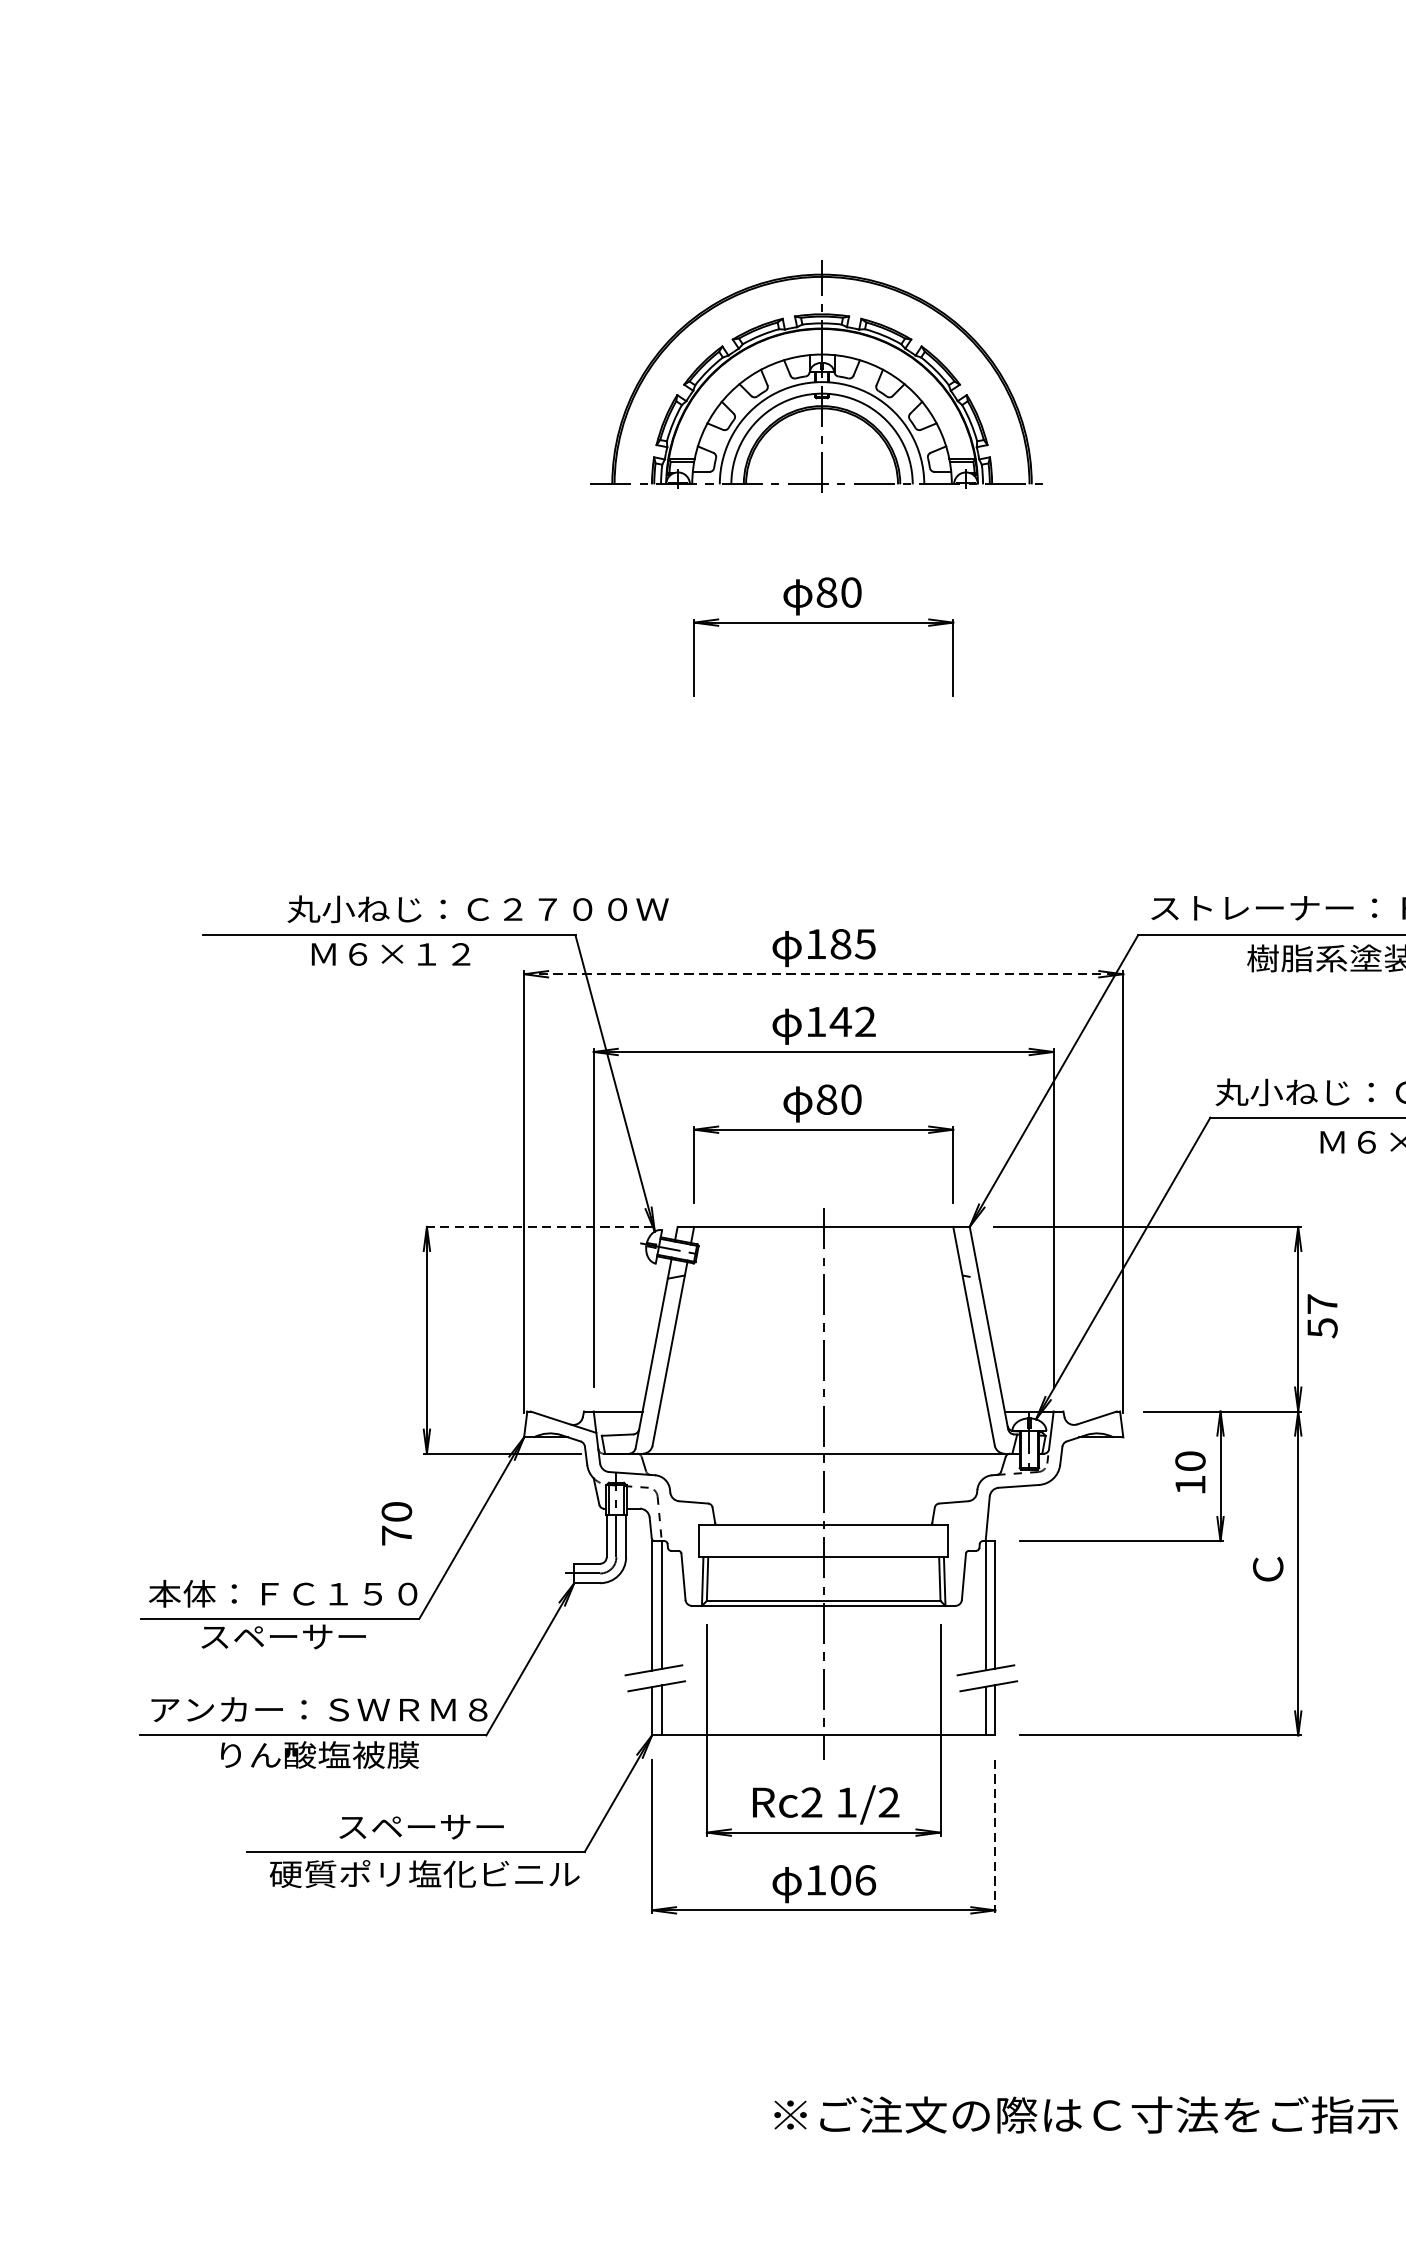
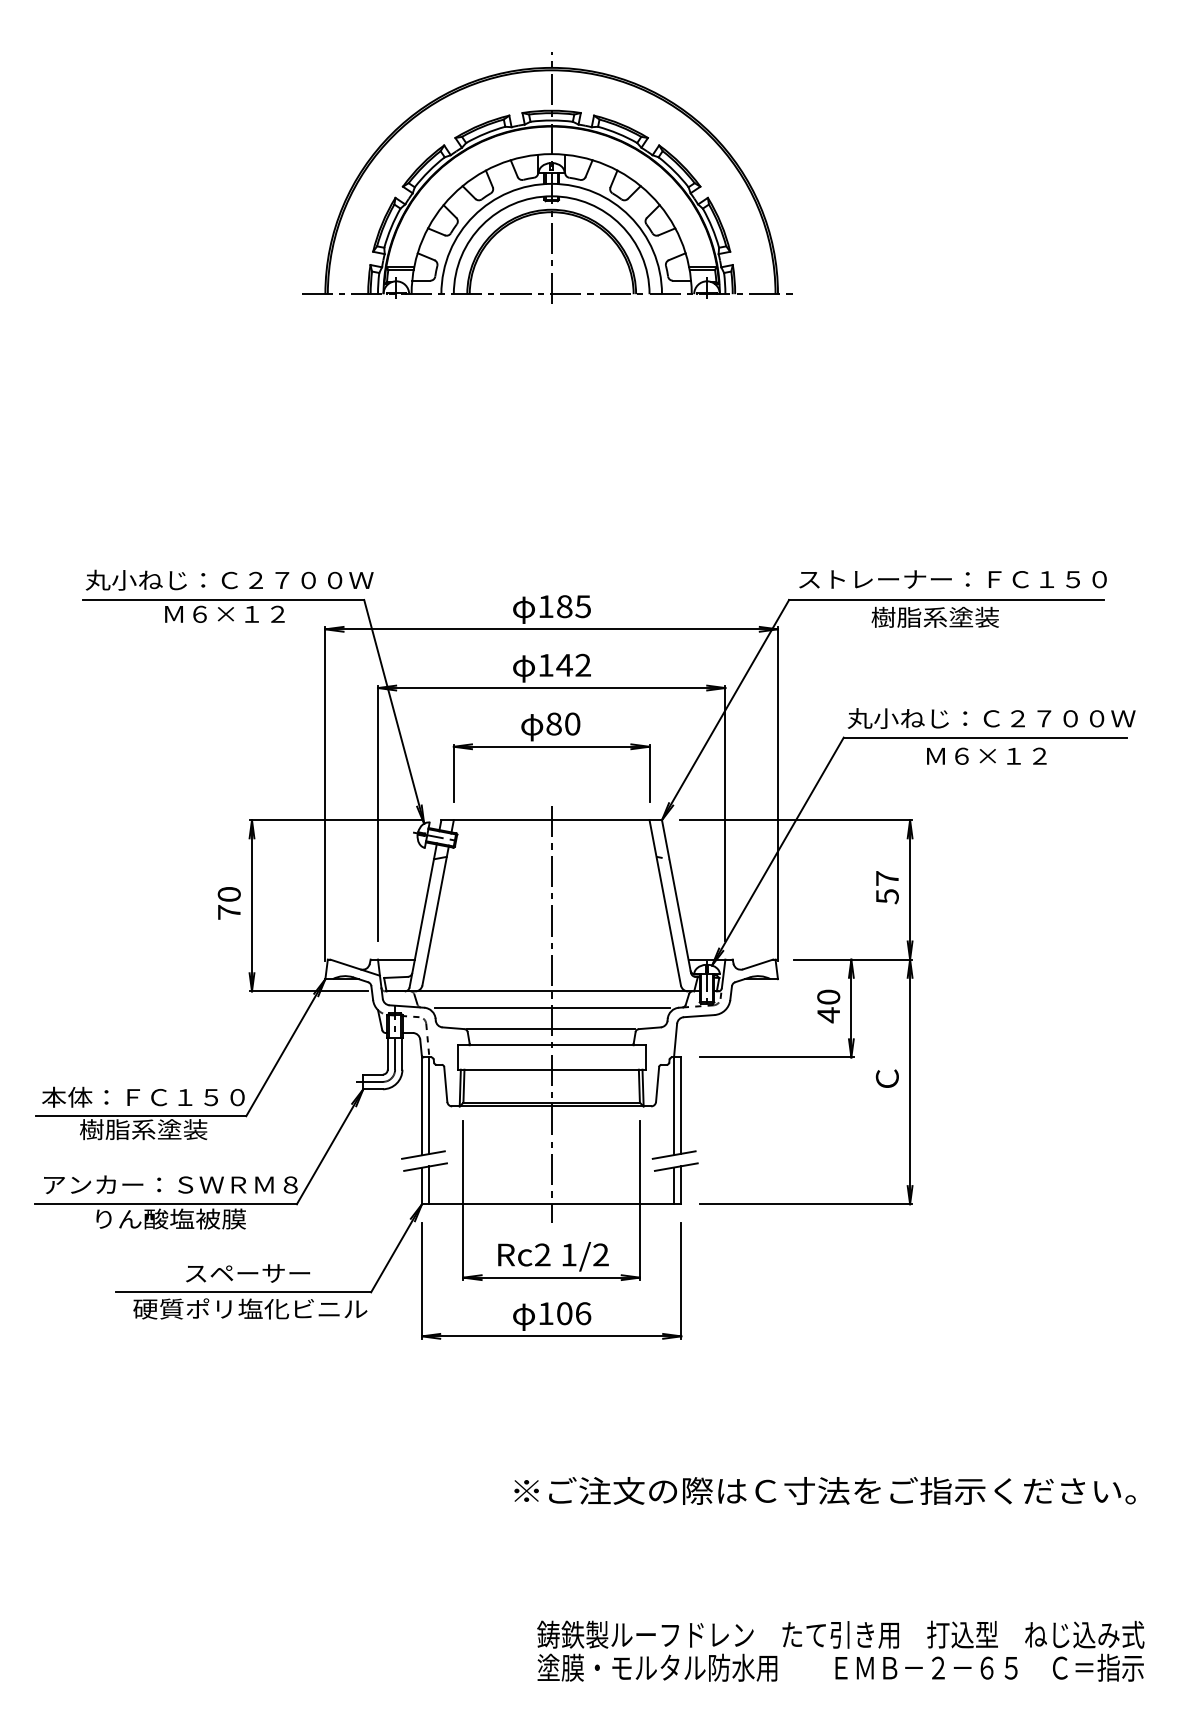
part: (818, 376) -> (547, 177), size x1.43
part: (823, 623) -> (551, 364), removed
text: (477, 908) -> (229, 579), moved
line: (824, 974) -> (552, 629), dashed -> solid
line: (538, 1227) -> (336, 820), dashed -> solid
text: (1322, 1316) -> (887, 887), moved
line: (824, 1474) -> (552, 1007), added
text: (1190, 1485) -> (828, 1015), 10 -> 40
line: (822, 1504) -> (550, 1029), added
text: (395, 1523) -> (228, 903), moved
text: (283, 1636) -> (143, 1129), スペーサー -> 樹脂系塗装
line: (995, 1836) -> (681, 1280), dashed -> solid

